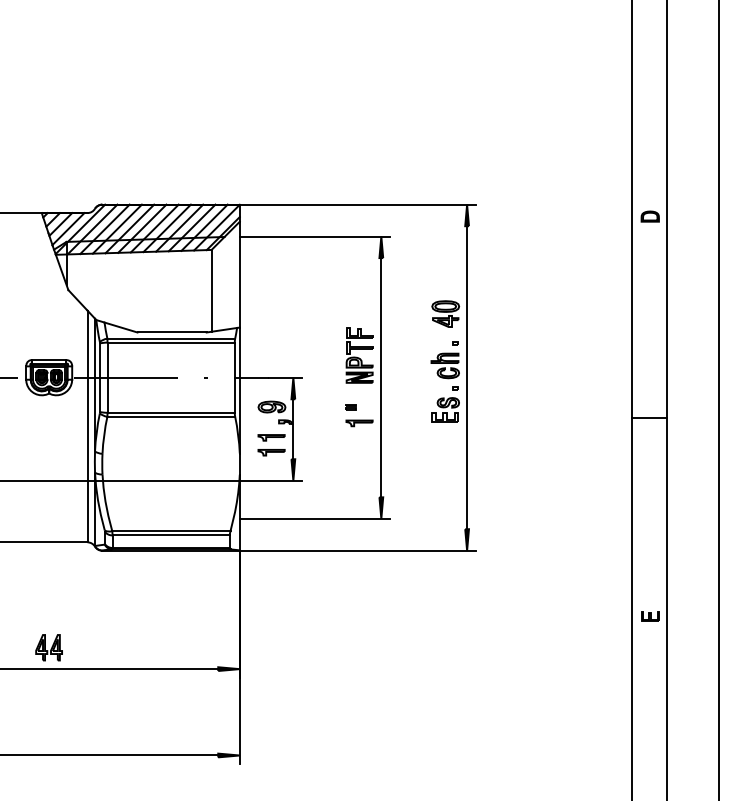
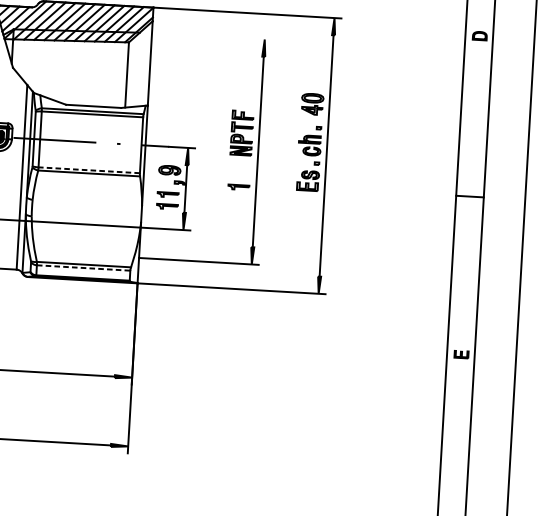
line: (314, 236) -> (211, 36), removed
part: (350, 407) -> (232, 174), removed
line: (171, 412) -> (89, 170), solid -> dashed
line: (171, 535) -> (83, 268), solid -> dashed

